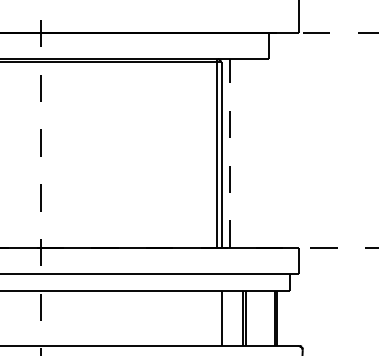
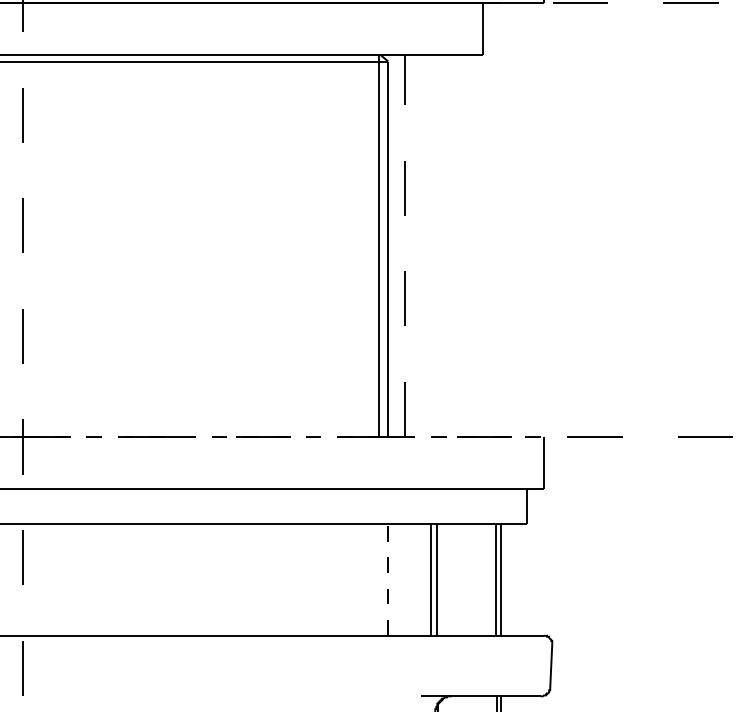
line: (169, 247) -> (283, 436), solid -> dashed
line: (221, 318) -> (388, 580), solid -> dashed

